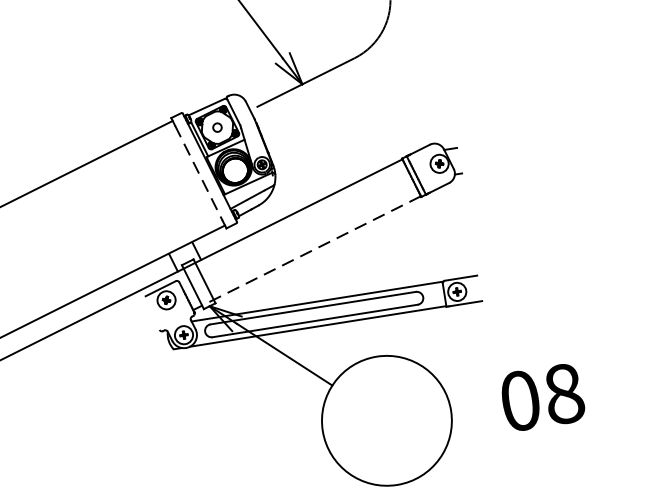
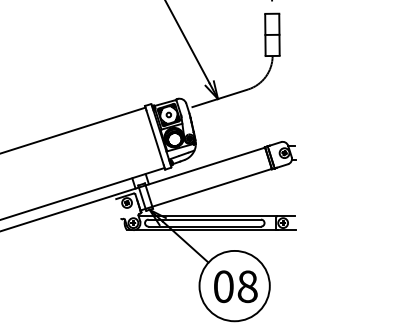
line: (199, 172) -> (155, 137), dashed -> solid
line: (307, 252) -> (206, 189), dashed -> solid
text: (541, 397) -> (235, 286), moved

